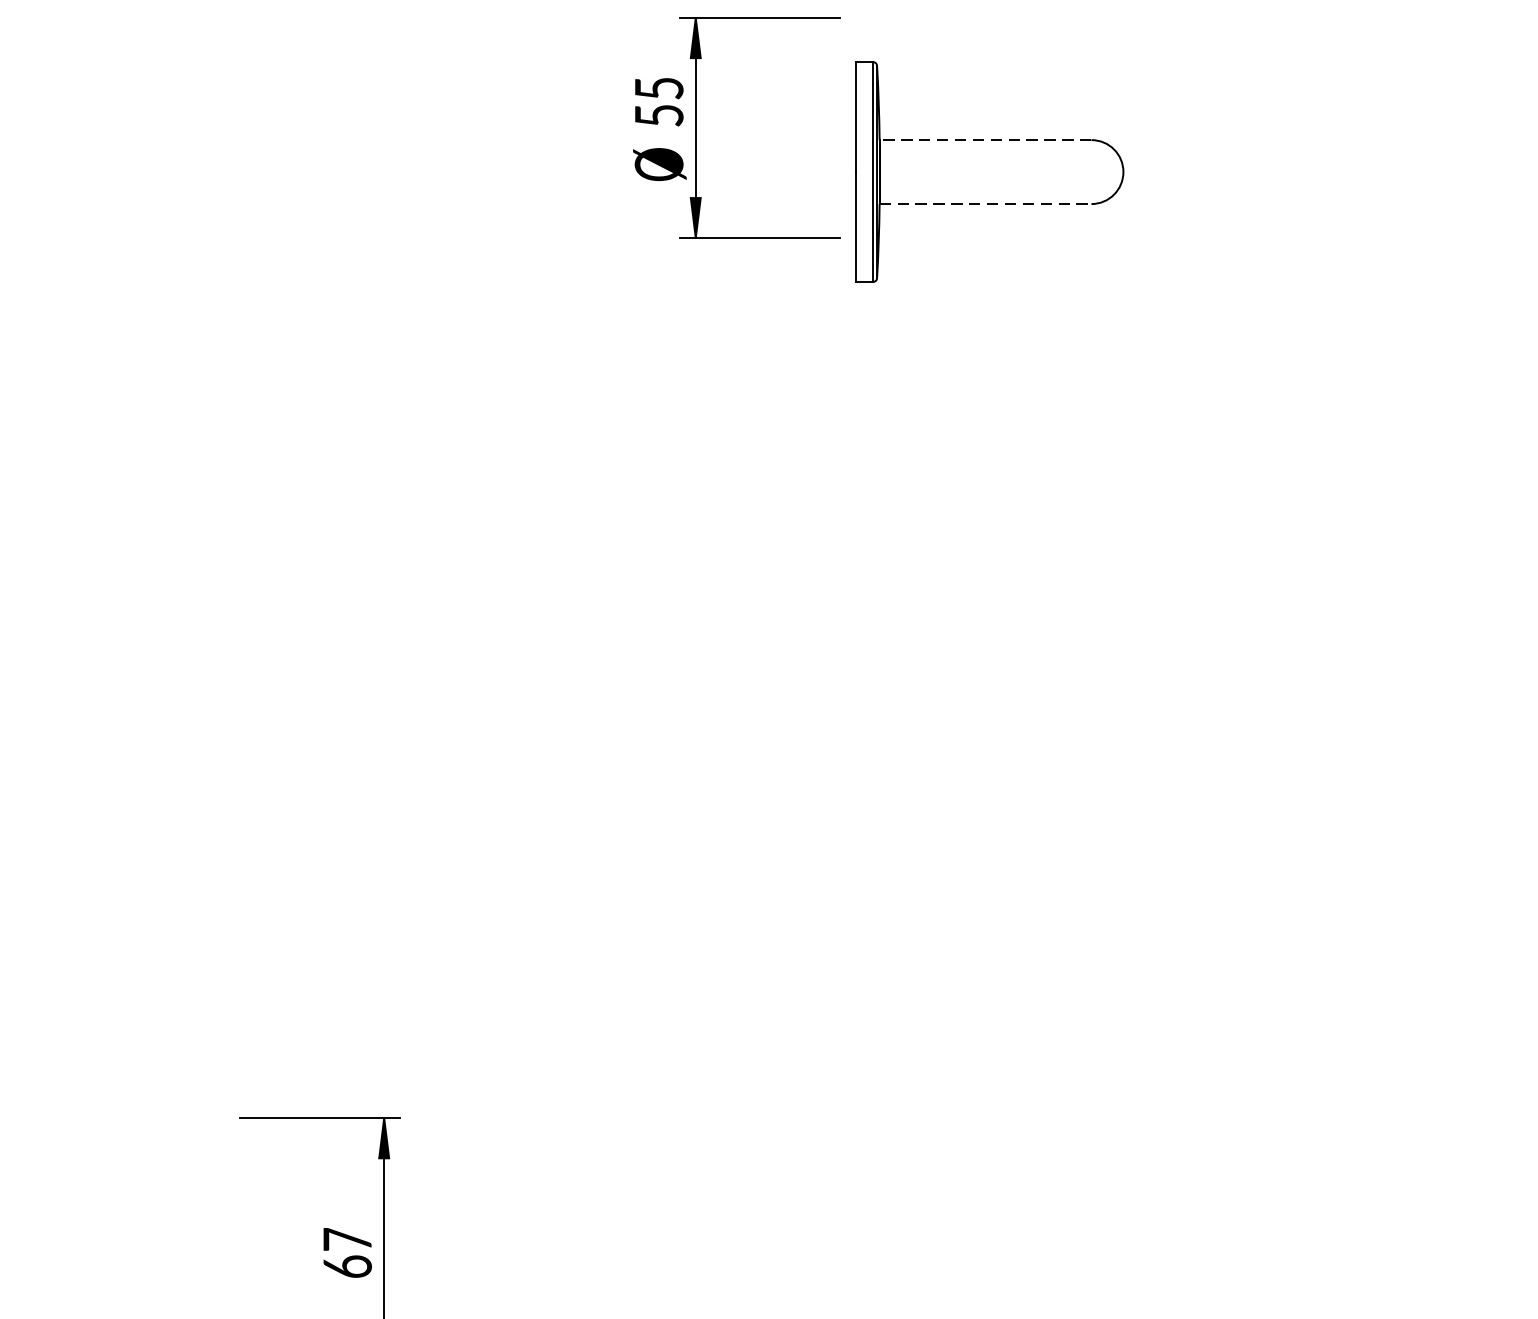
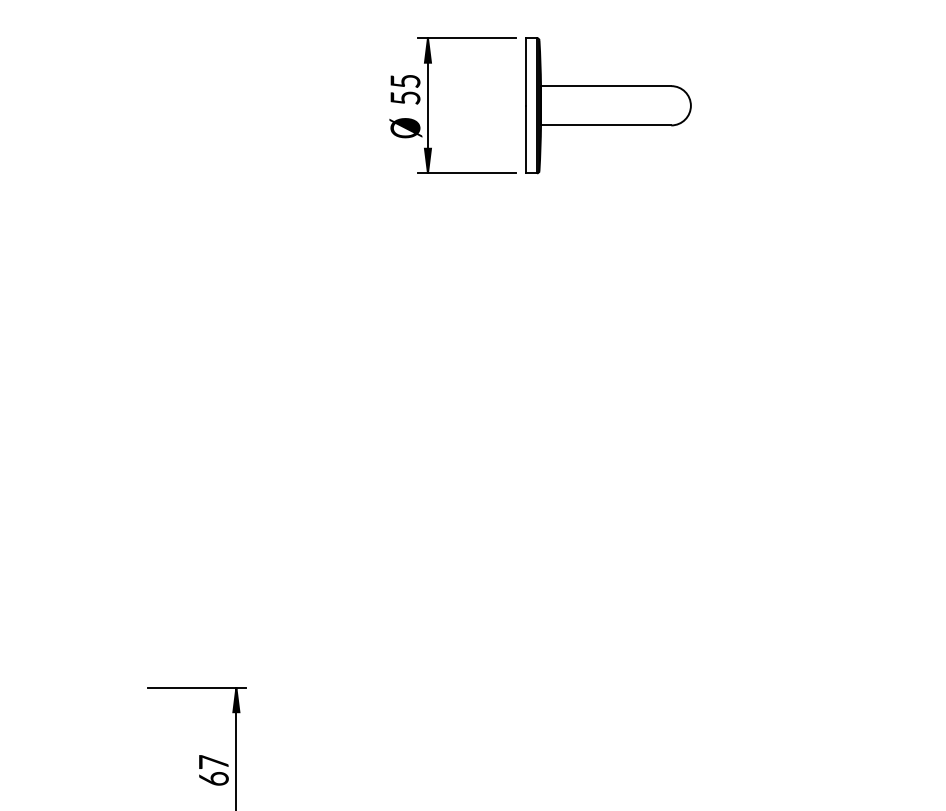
part: (696, 127) -> (428, 105), moved
line: (984, 140) -> (605, 86), dashed -> solid
line: (986, 204) -> (606, 125), dashed -> solid

